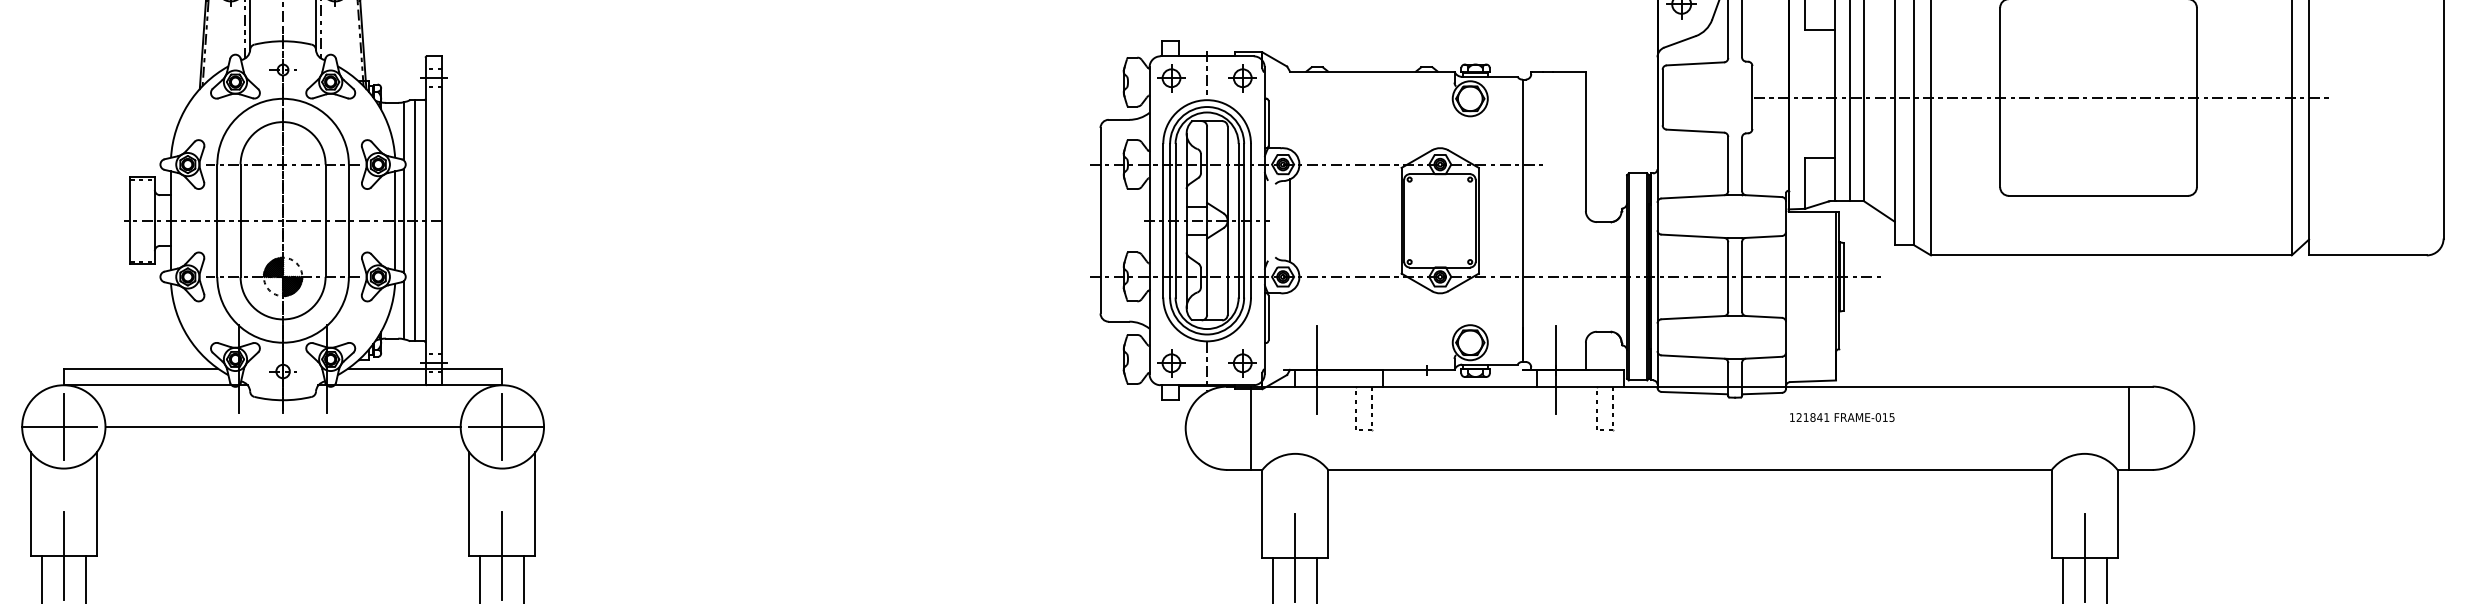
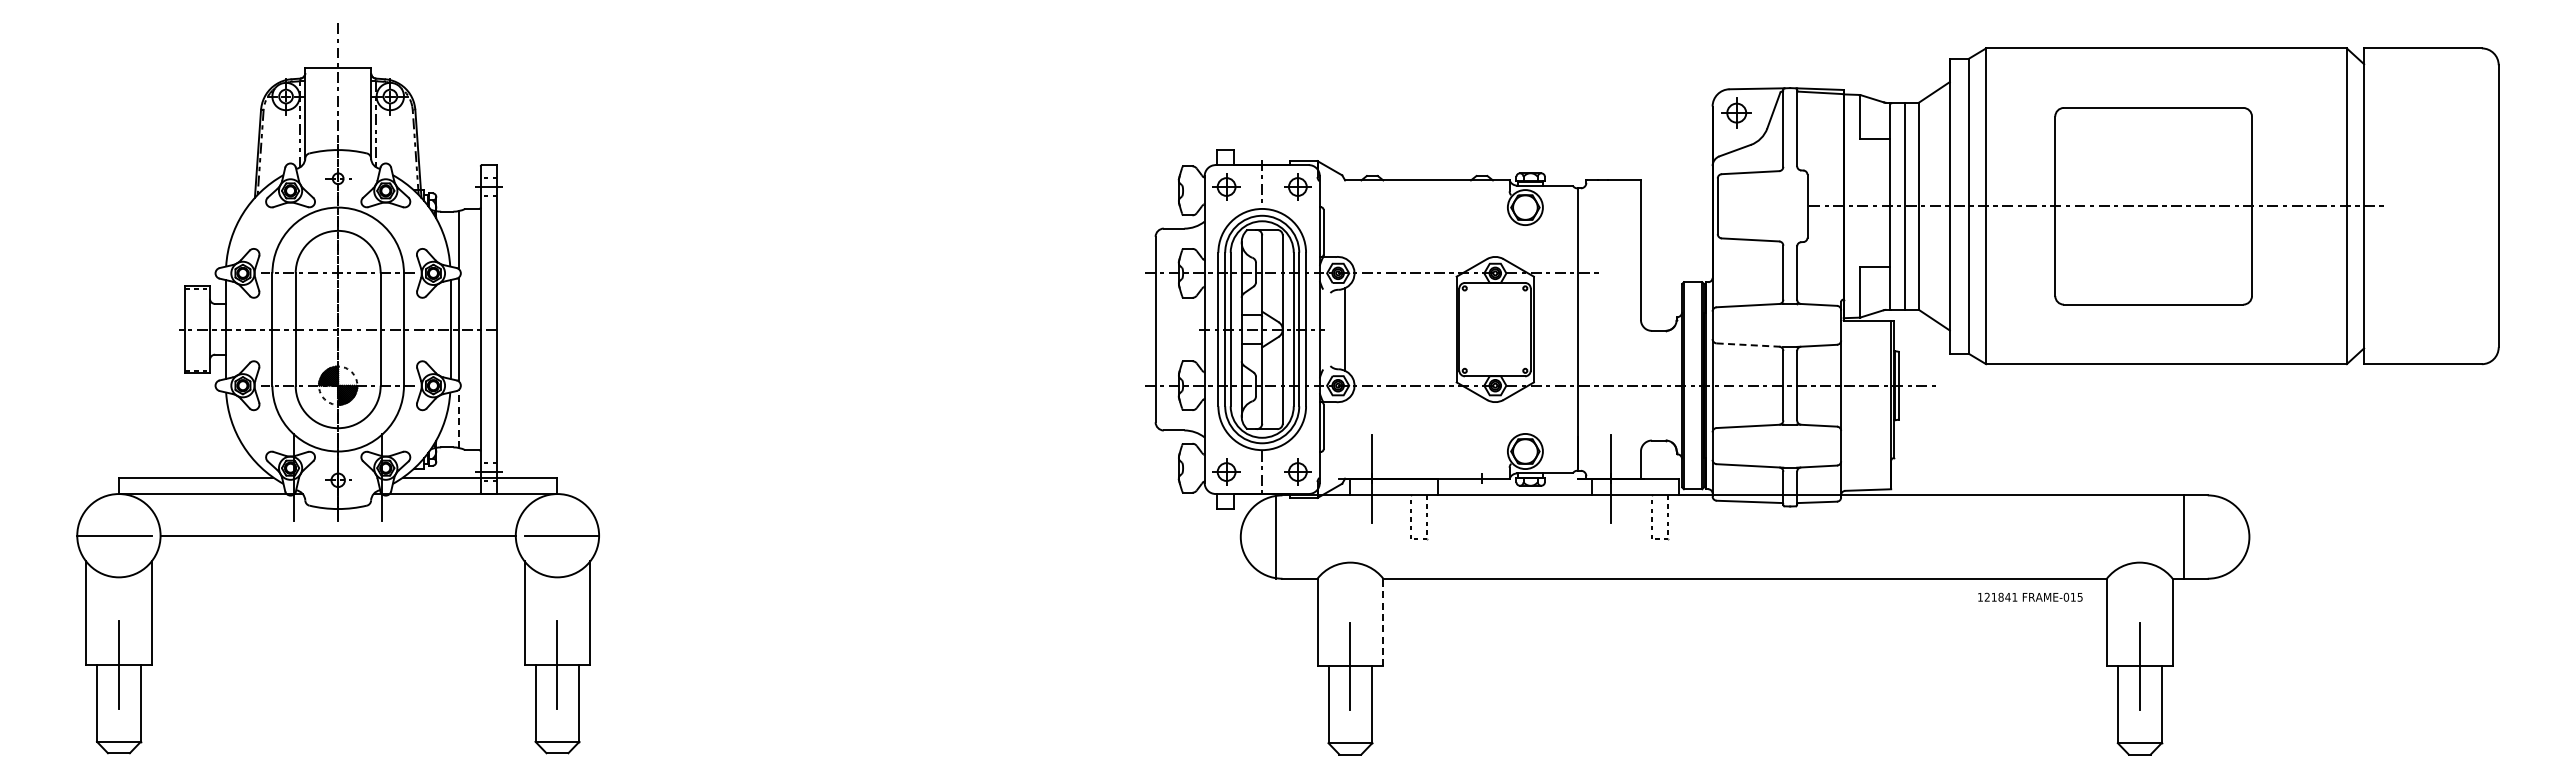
line: (414, 220) -> (469, 329), removed
line: (1695, 236) -> (1750, 345), solid -> dashed
line: (403, 309) -> (458, 418), solid -> dashed
text: (1842, 416) -> (2030, 596), moved
line: (63, 426) -> (118, 535), removed
line: (502, 426) -> (557, 535), removed
line: (1251, 427) -> (1275, 536), moved
line: (1328, 513) -> (1383, 622), solid -> dashed

